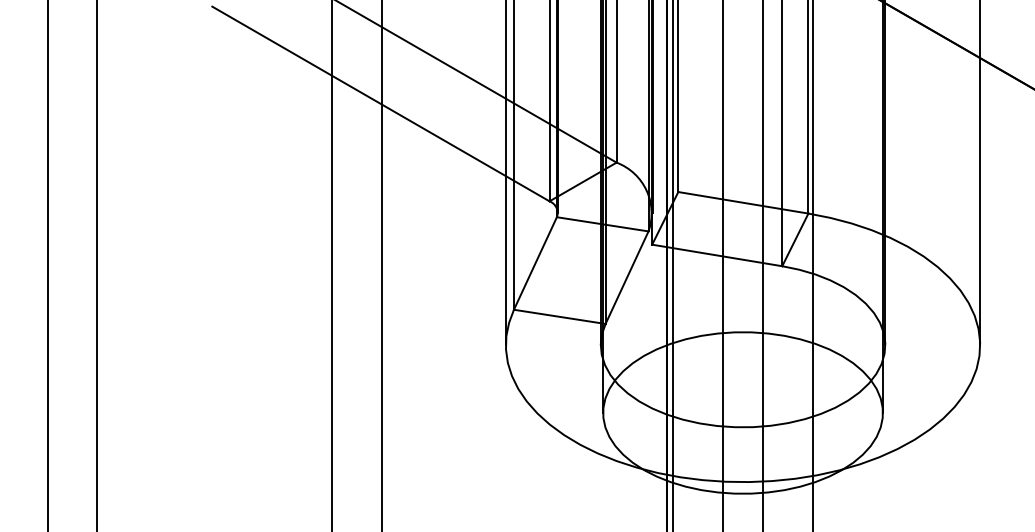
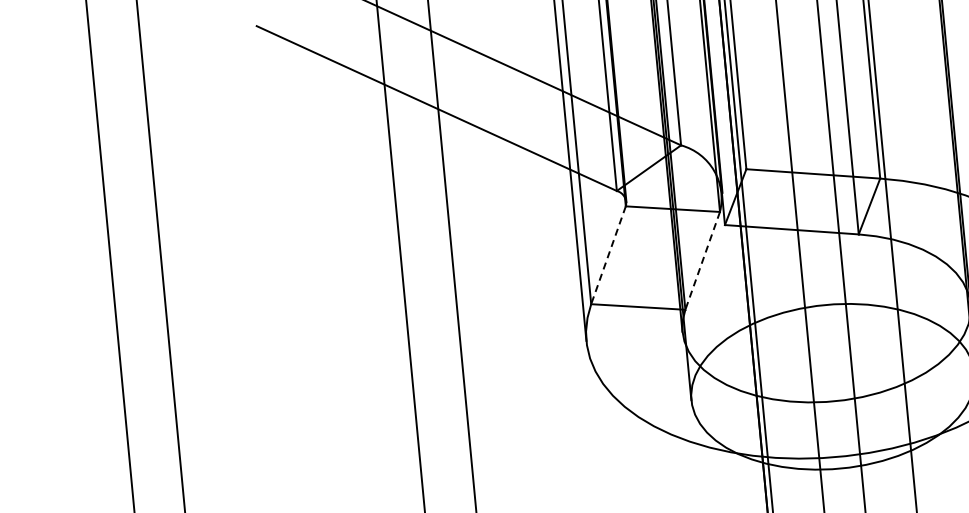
line: (535, 263) -> (608, 255), solid -> dashed
line: (626, 278) -> (702, 261), solid -> dashed

